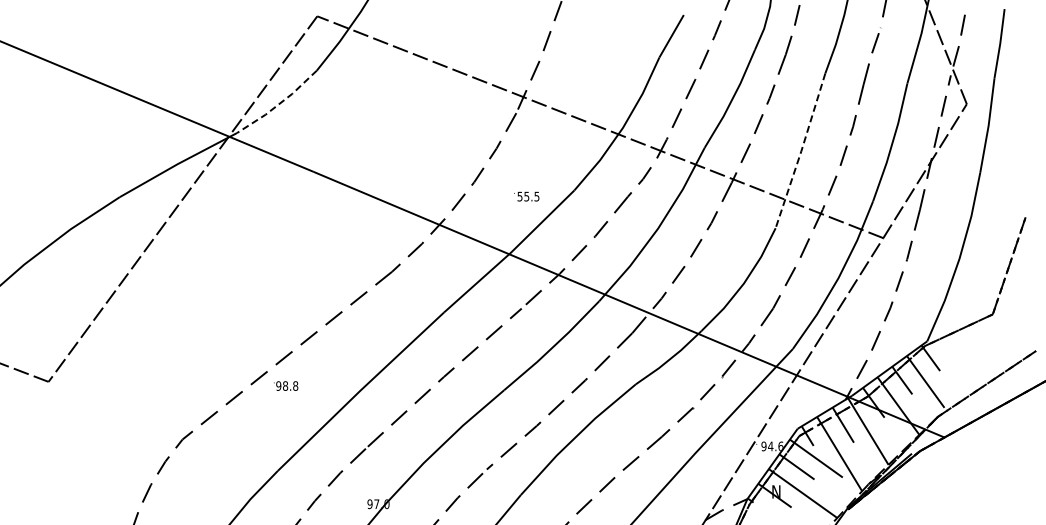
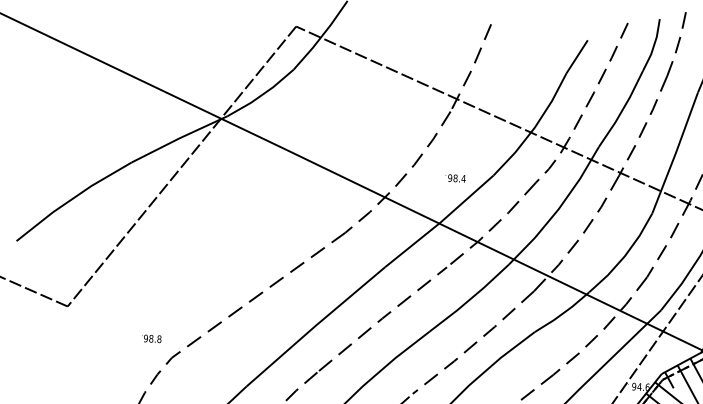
line: (278, 104) -> (261, 95), dashed -> solid
line: (801, 151) -> (675, 153), dashed -> solid
text: (528, 196) -> (456, 178), 55.5 -> 98.4
text: (286, 385) -> (152, 338), moved

